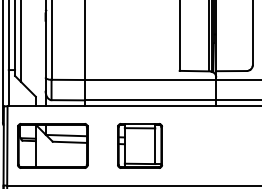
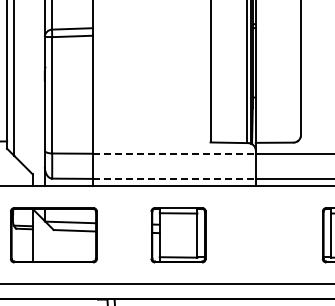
line: (150, 79) -> (174, 153), solid -> dashed
line: (150, 100) -> (174, 178), solid -> dashed
part: (139, 146) -> (178, 235), moved

